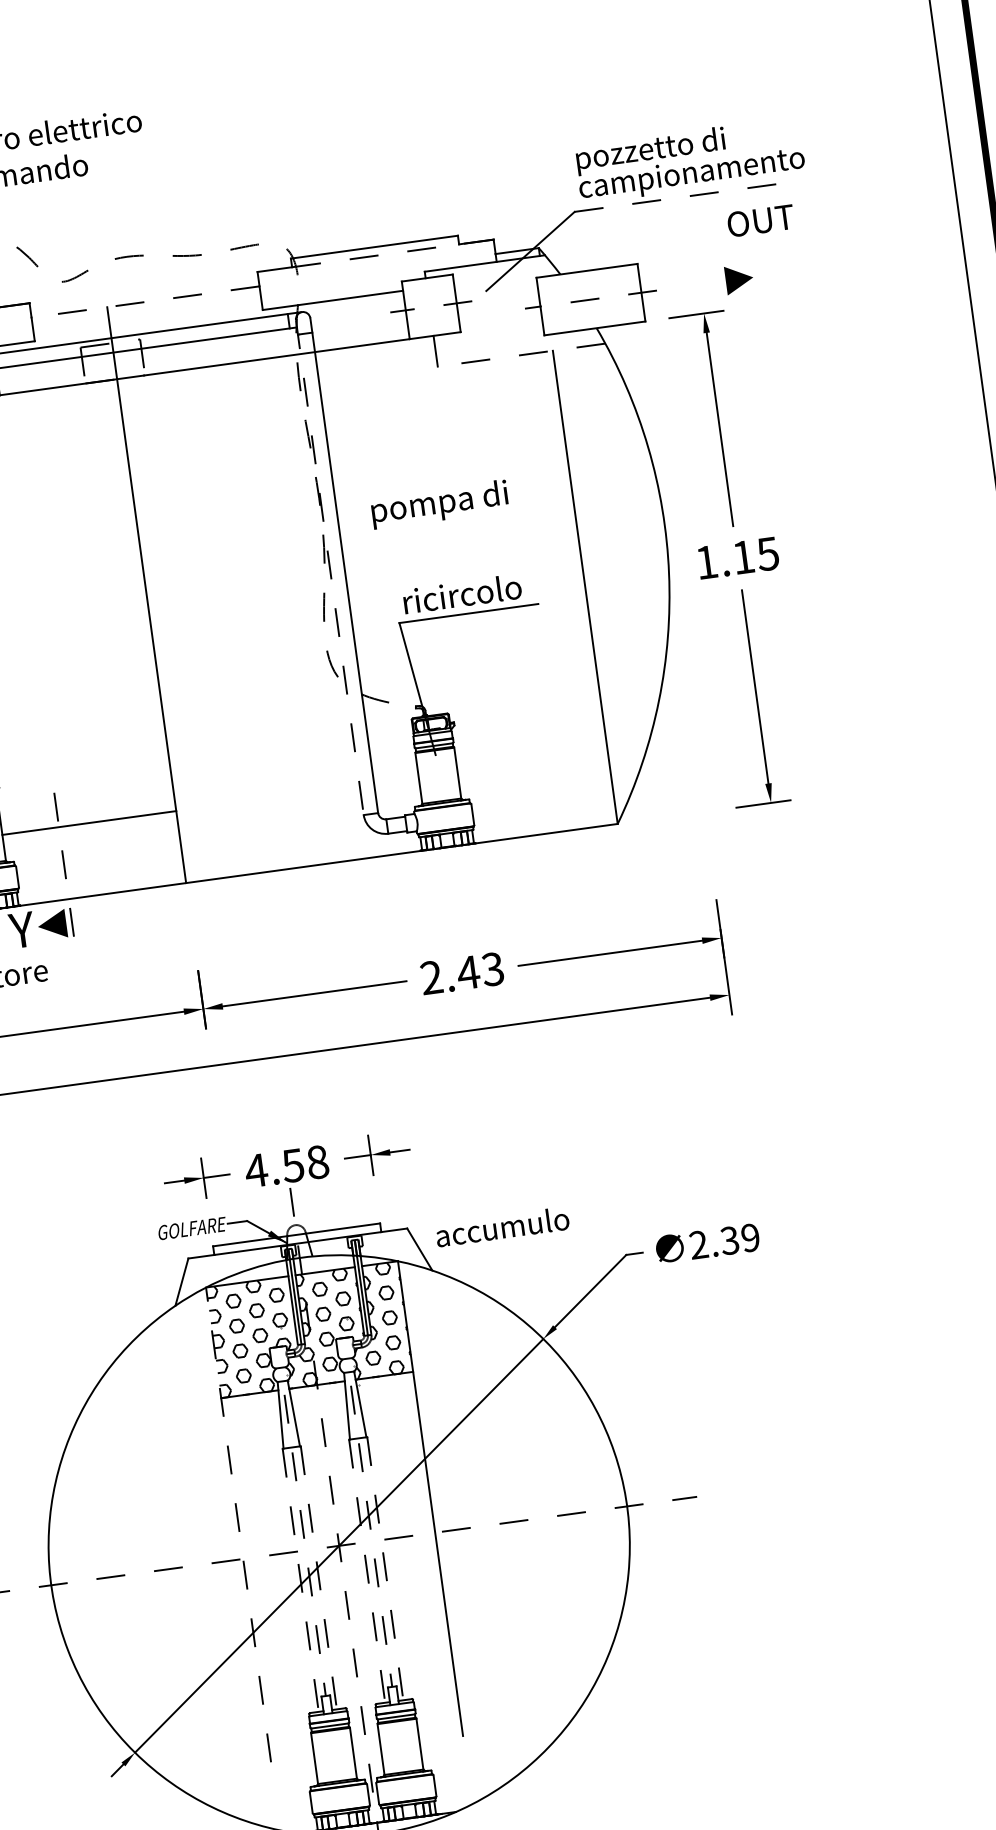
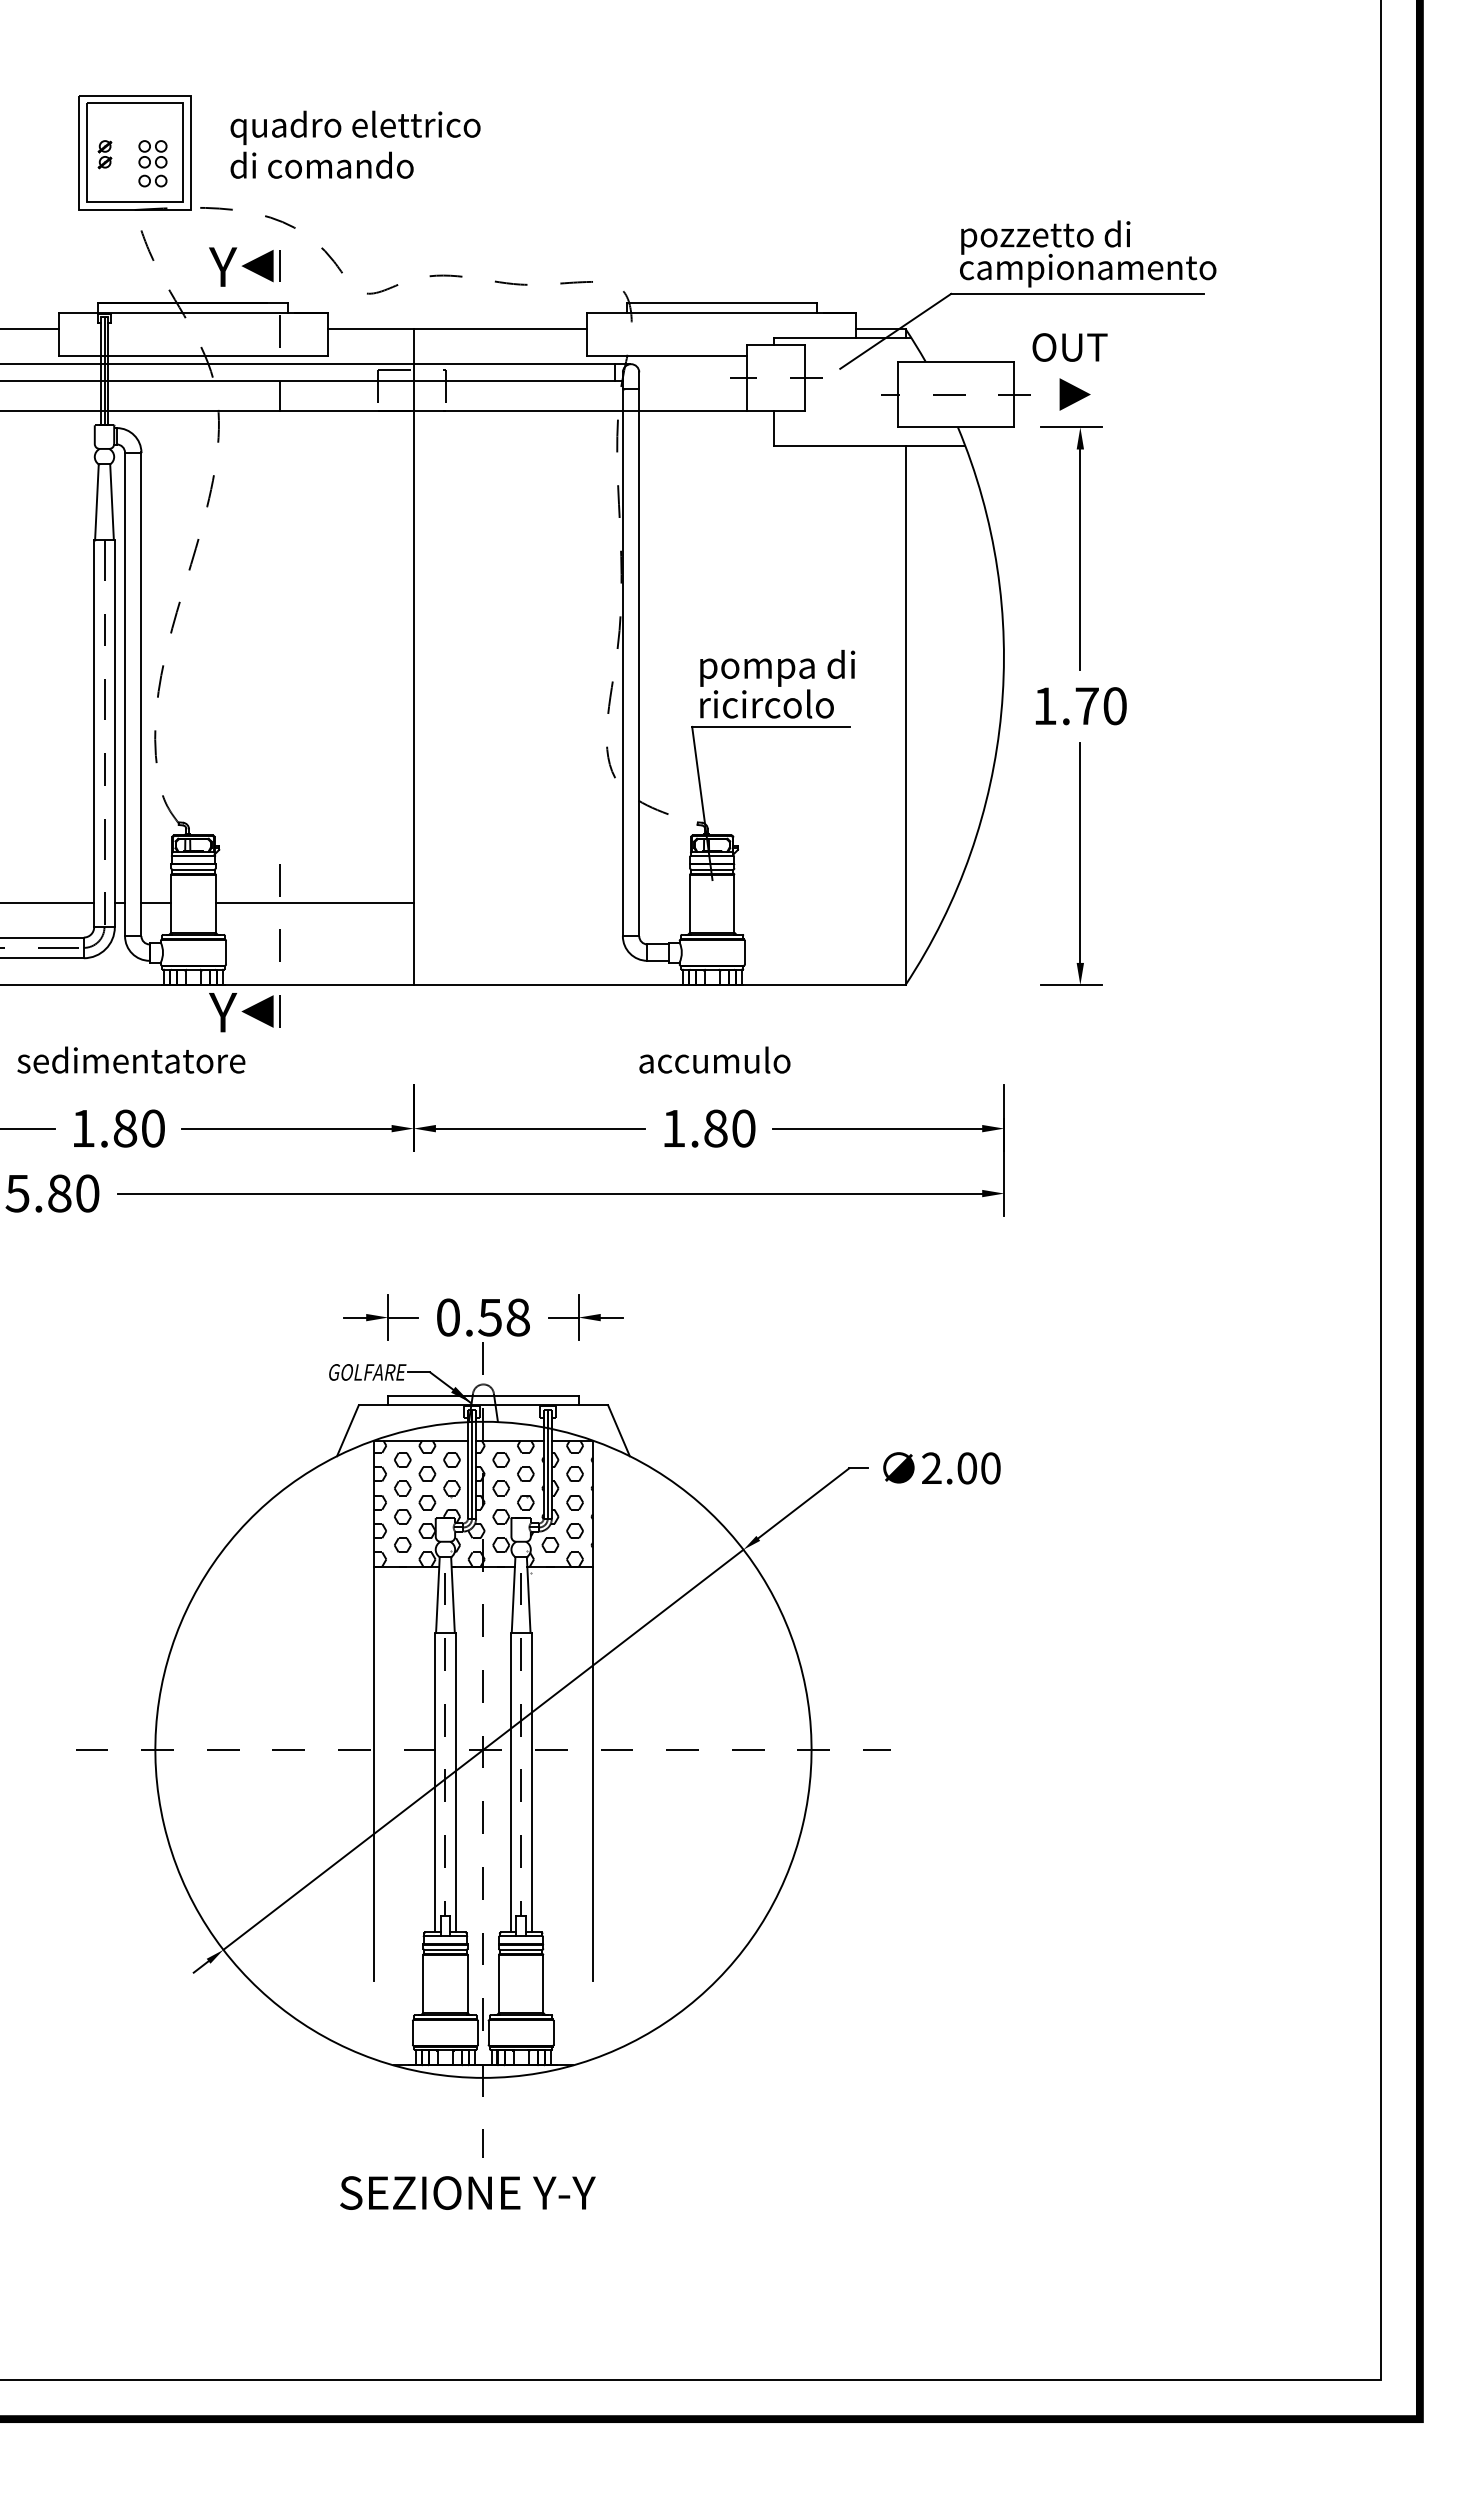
line: (686, 196) -> (1078, 293), dashed -> solid
text: (760, 220) -> (1069, 347), moved
line: (376, 255) -> (722, 312), dashed -> solid
line: (738, 279) -> (1074, 394), moved
line: (145, 301) -> (457, 328), dashed -> solid
line: (521, 354) -> (869, 445), dashed -> solid
text: (439, 503) -> (777, 667), moved
text: (755, 556) -> (1100, 706), 1.15 -> 1.70
line: (329, 567) -> (622, 654), dashed -> solid
text: (462, 973) -> (708, 1128), 2.43 -> 1.80
text: (255, 1170) -> (447, 1317), 4.58 -> 0.58
text: (502, 1226) -> (714, 1059), moved
text: (739, 1239) -> (978, 1468), 2.39 -> 2.00
line: (238, 1524) -> (374, 1710), dashed -> solid
line: (385, 1568) -> (531, 1782), dashed -> solid
line: (366, 1571) -> (510, 1782), dashed -> solid
line: (318, 1577) -> (455, 1782), dashed -> solid
line: (301, 1580) -> (435, 1782), dashed -> solid

